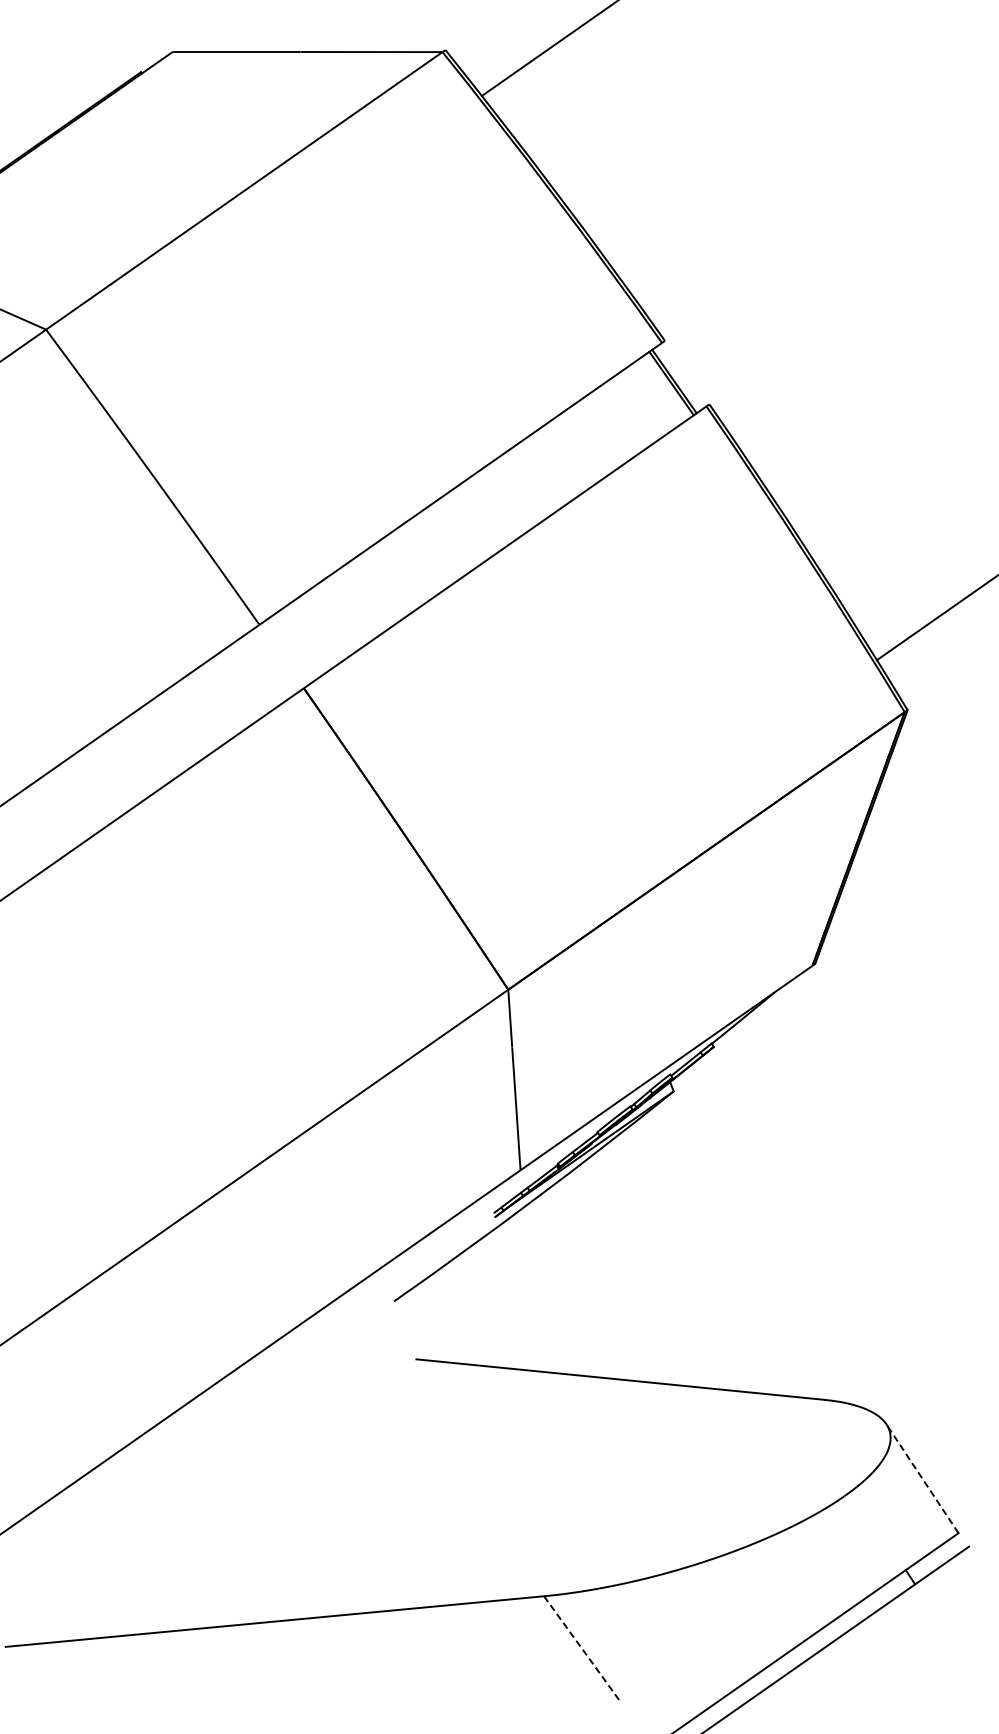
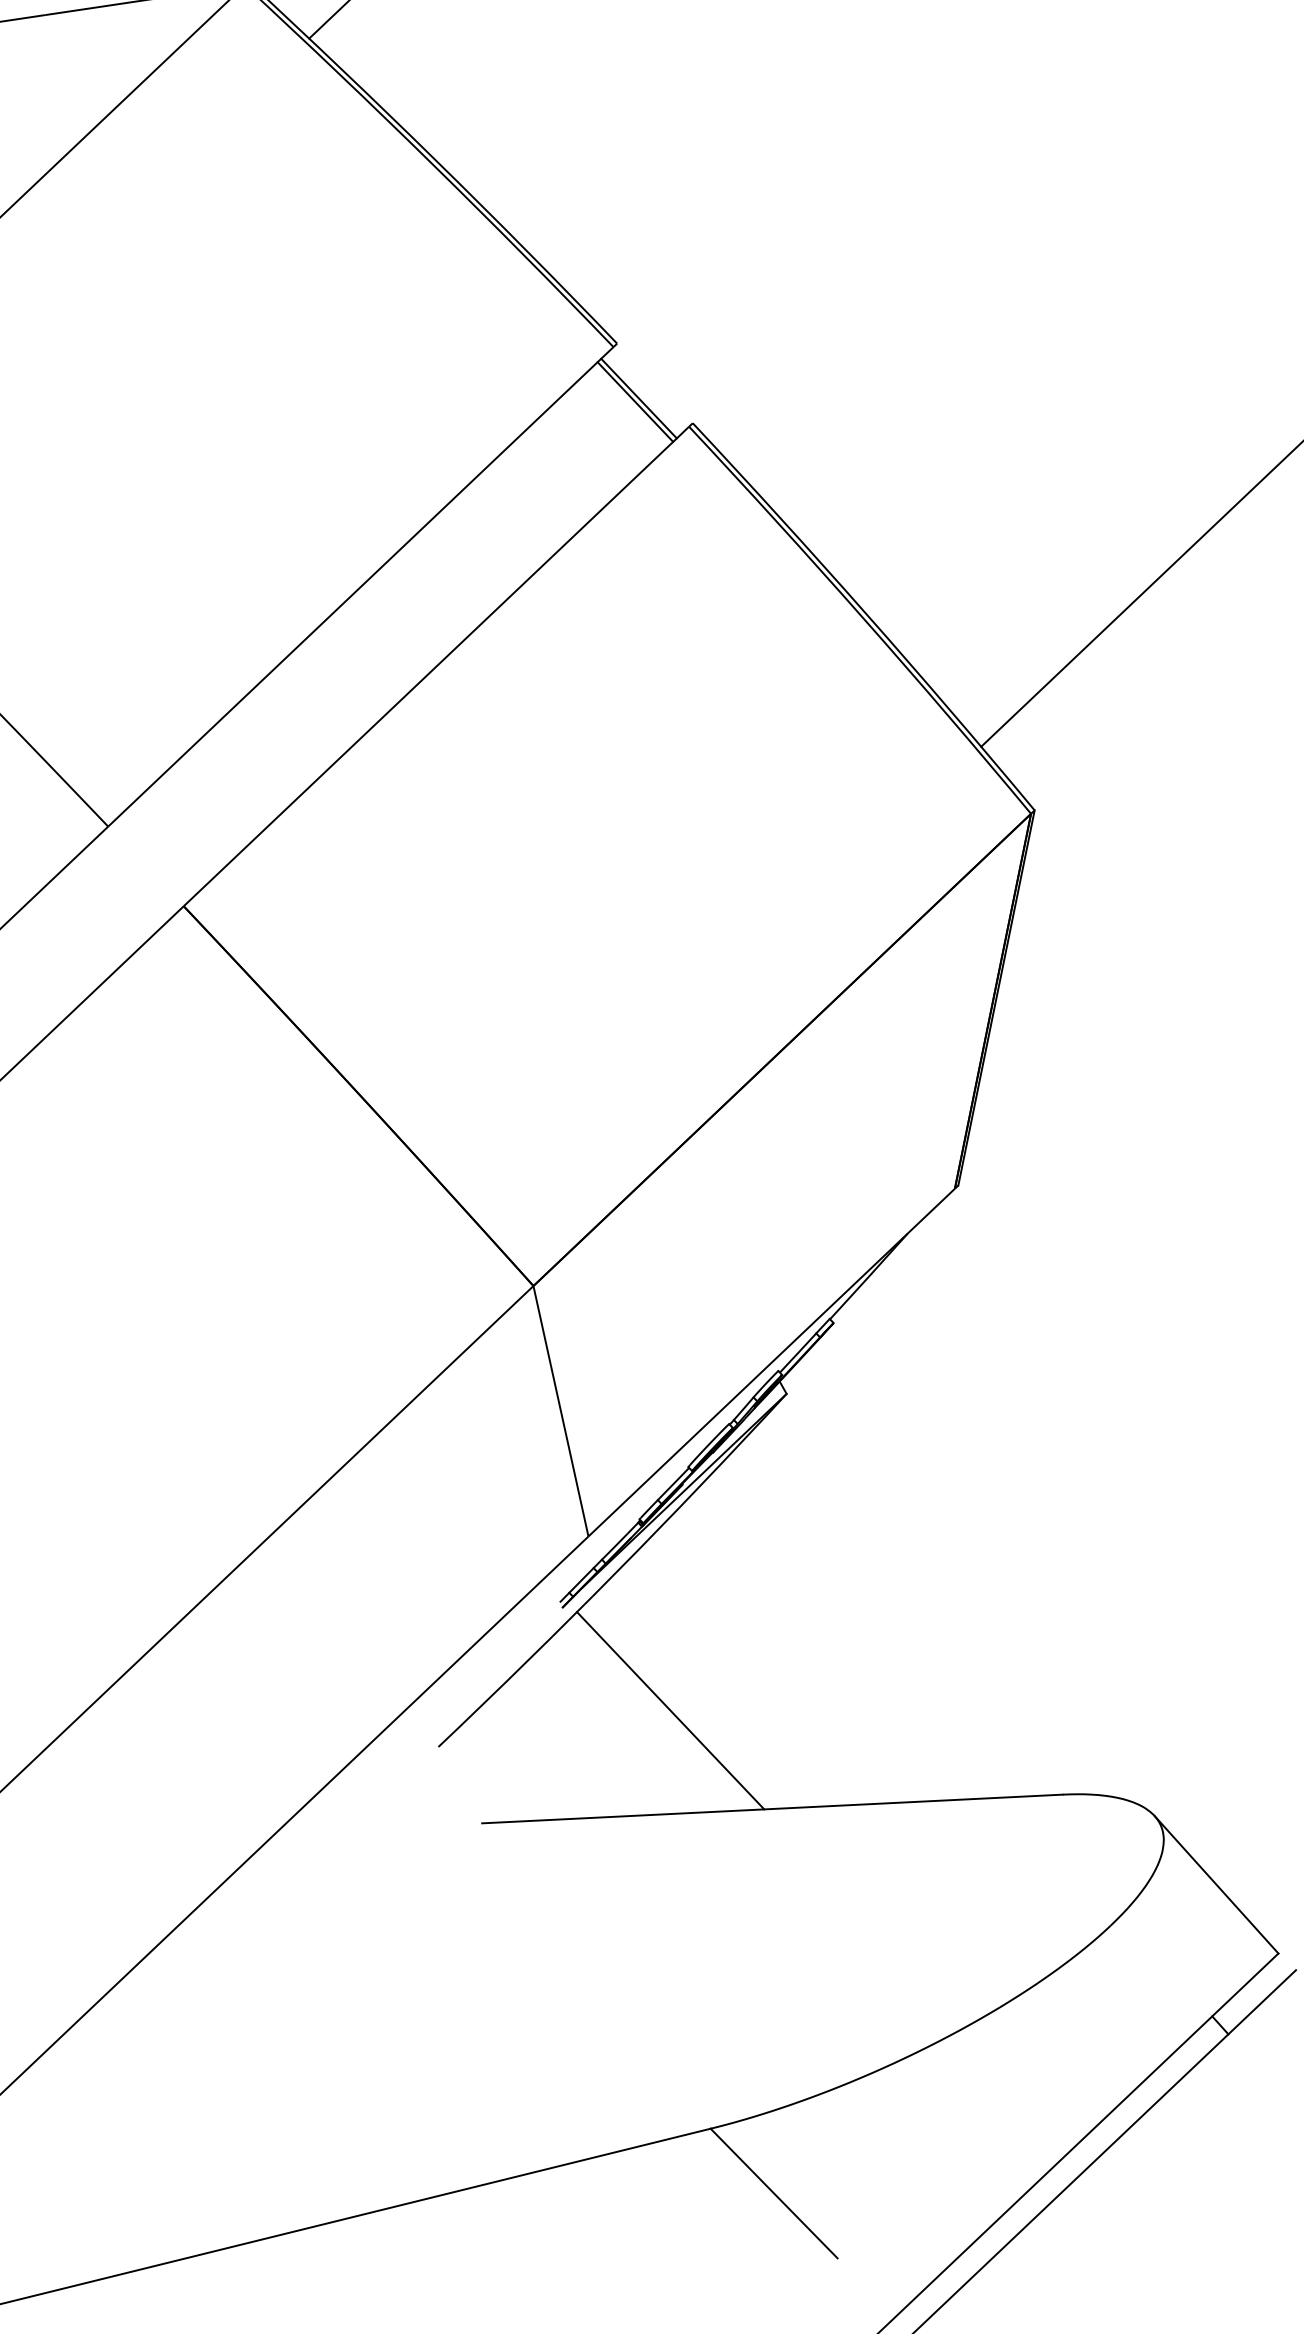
line: (559, 1300) -> (670, 1710), added
line: (922, 1478) -> (1216, 1884), dashed -> solid
line: (581, 1648) -> (774, 2194), dashed -> solid

